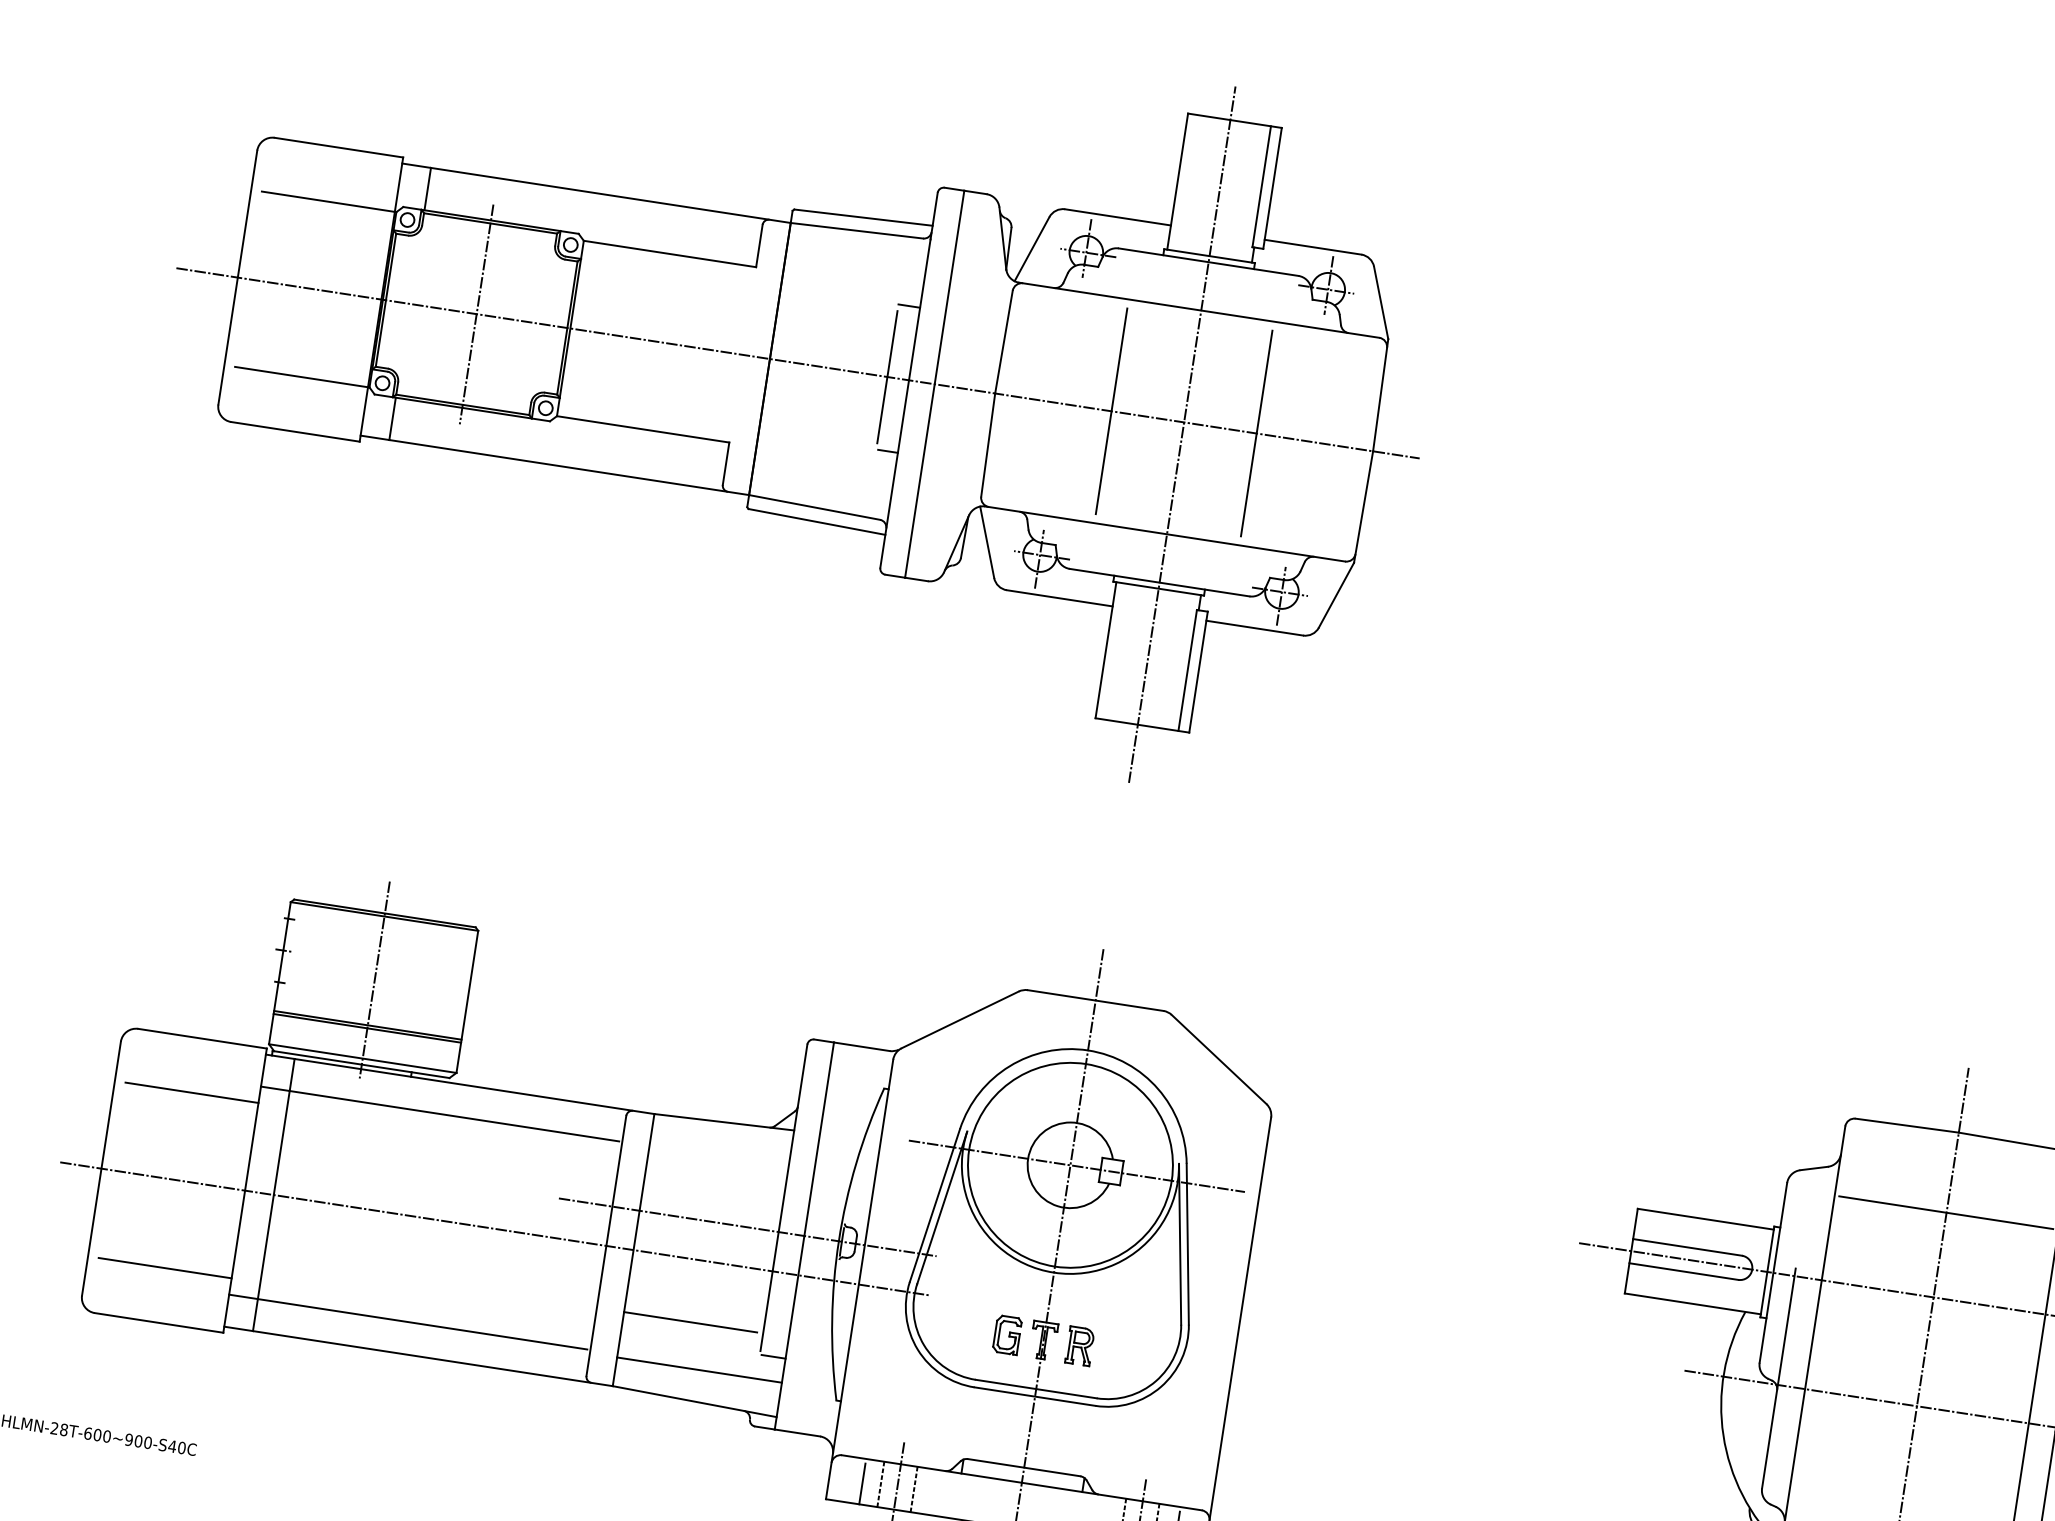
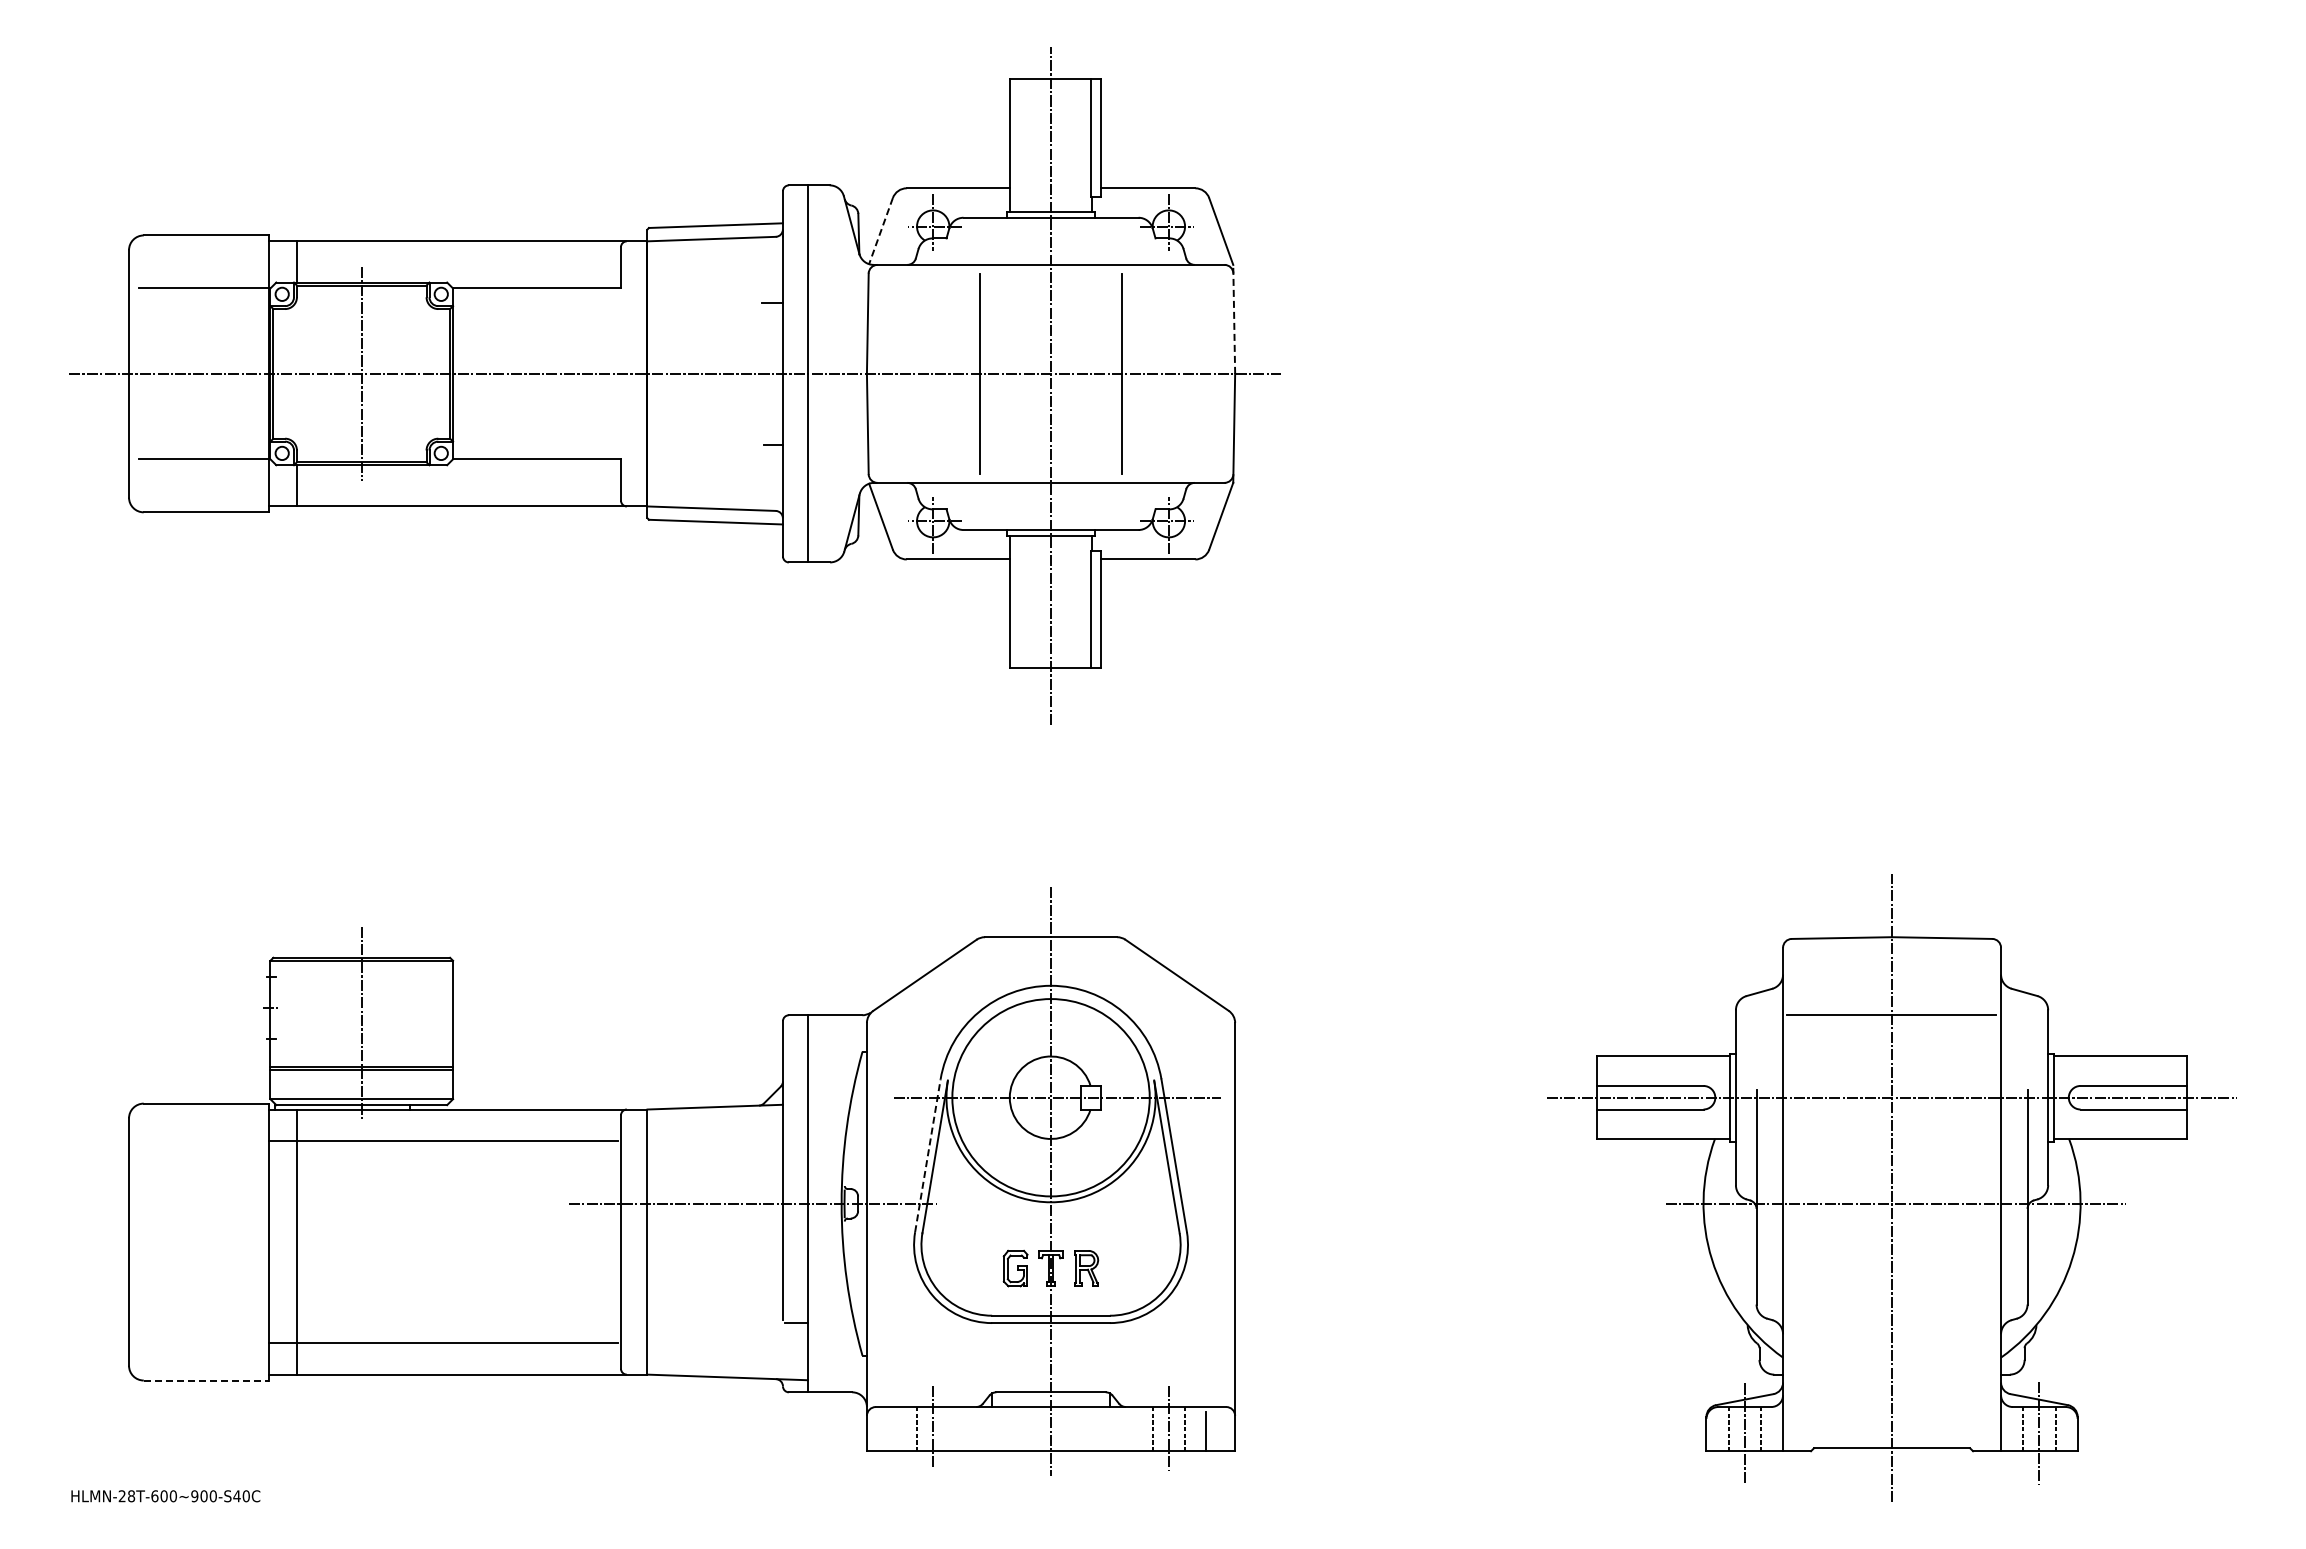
line: (1031, 249) -> (880, 231), solid -> dashed
line: (887, 376) -> (761, 373), removed
line: (1380, 395) -> (1234, 319), solid -> dashed
line: (191, 1092) -> (203, 1156), removed
line: (934, 1205) -> (927, 1155), solid -> dashed
line: (494, 1229) -> (512, 1242), removed
line: (164, 1268) -> (203, 1327), removed
line: (159, 1322) -> (206, 1380), solid -> dashed
line: (690, 1322) -> (712, 1302), removed
line: (699, 1369) -> (727, 1346), removed
line: (862, 1484) -> (899, 1431), removed
line: (914, 1489) -> (949, 1429), removed

